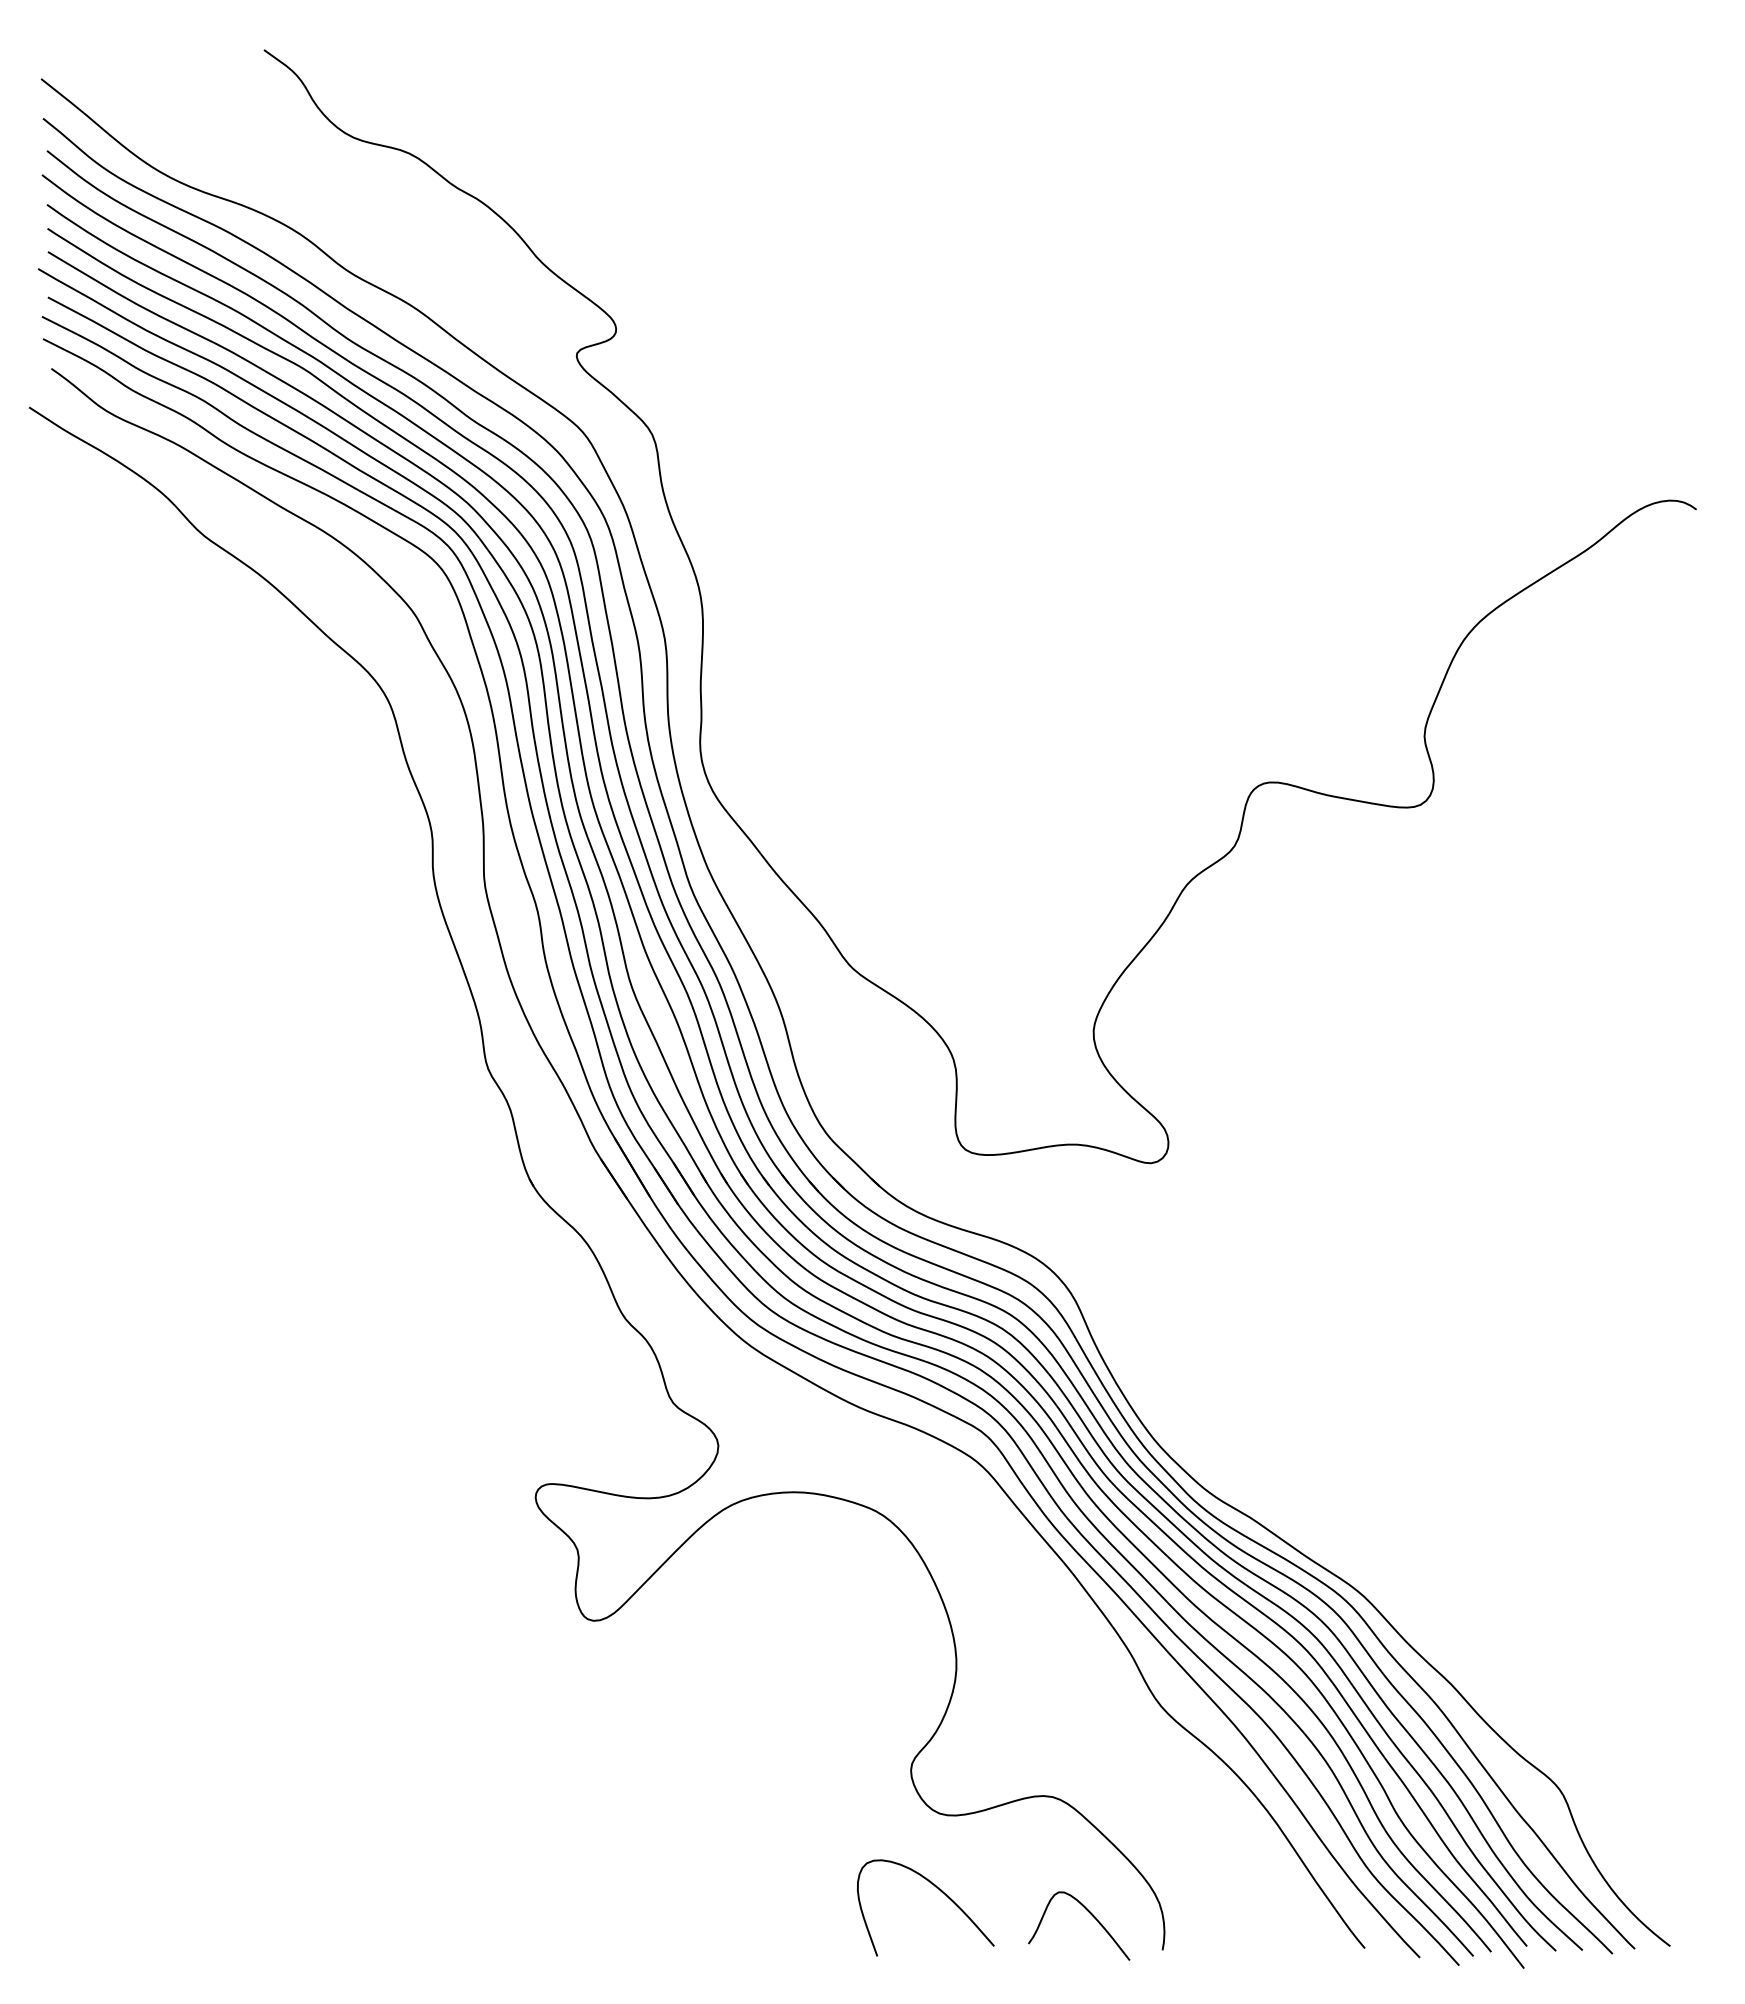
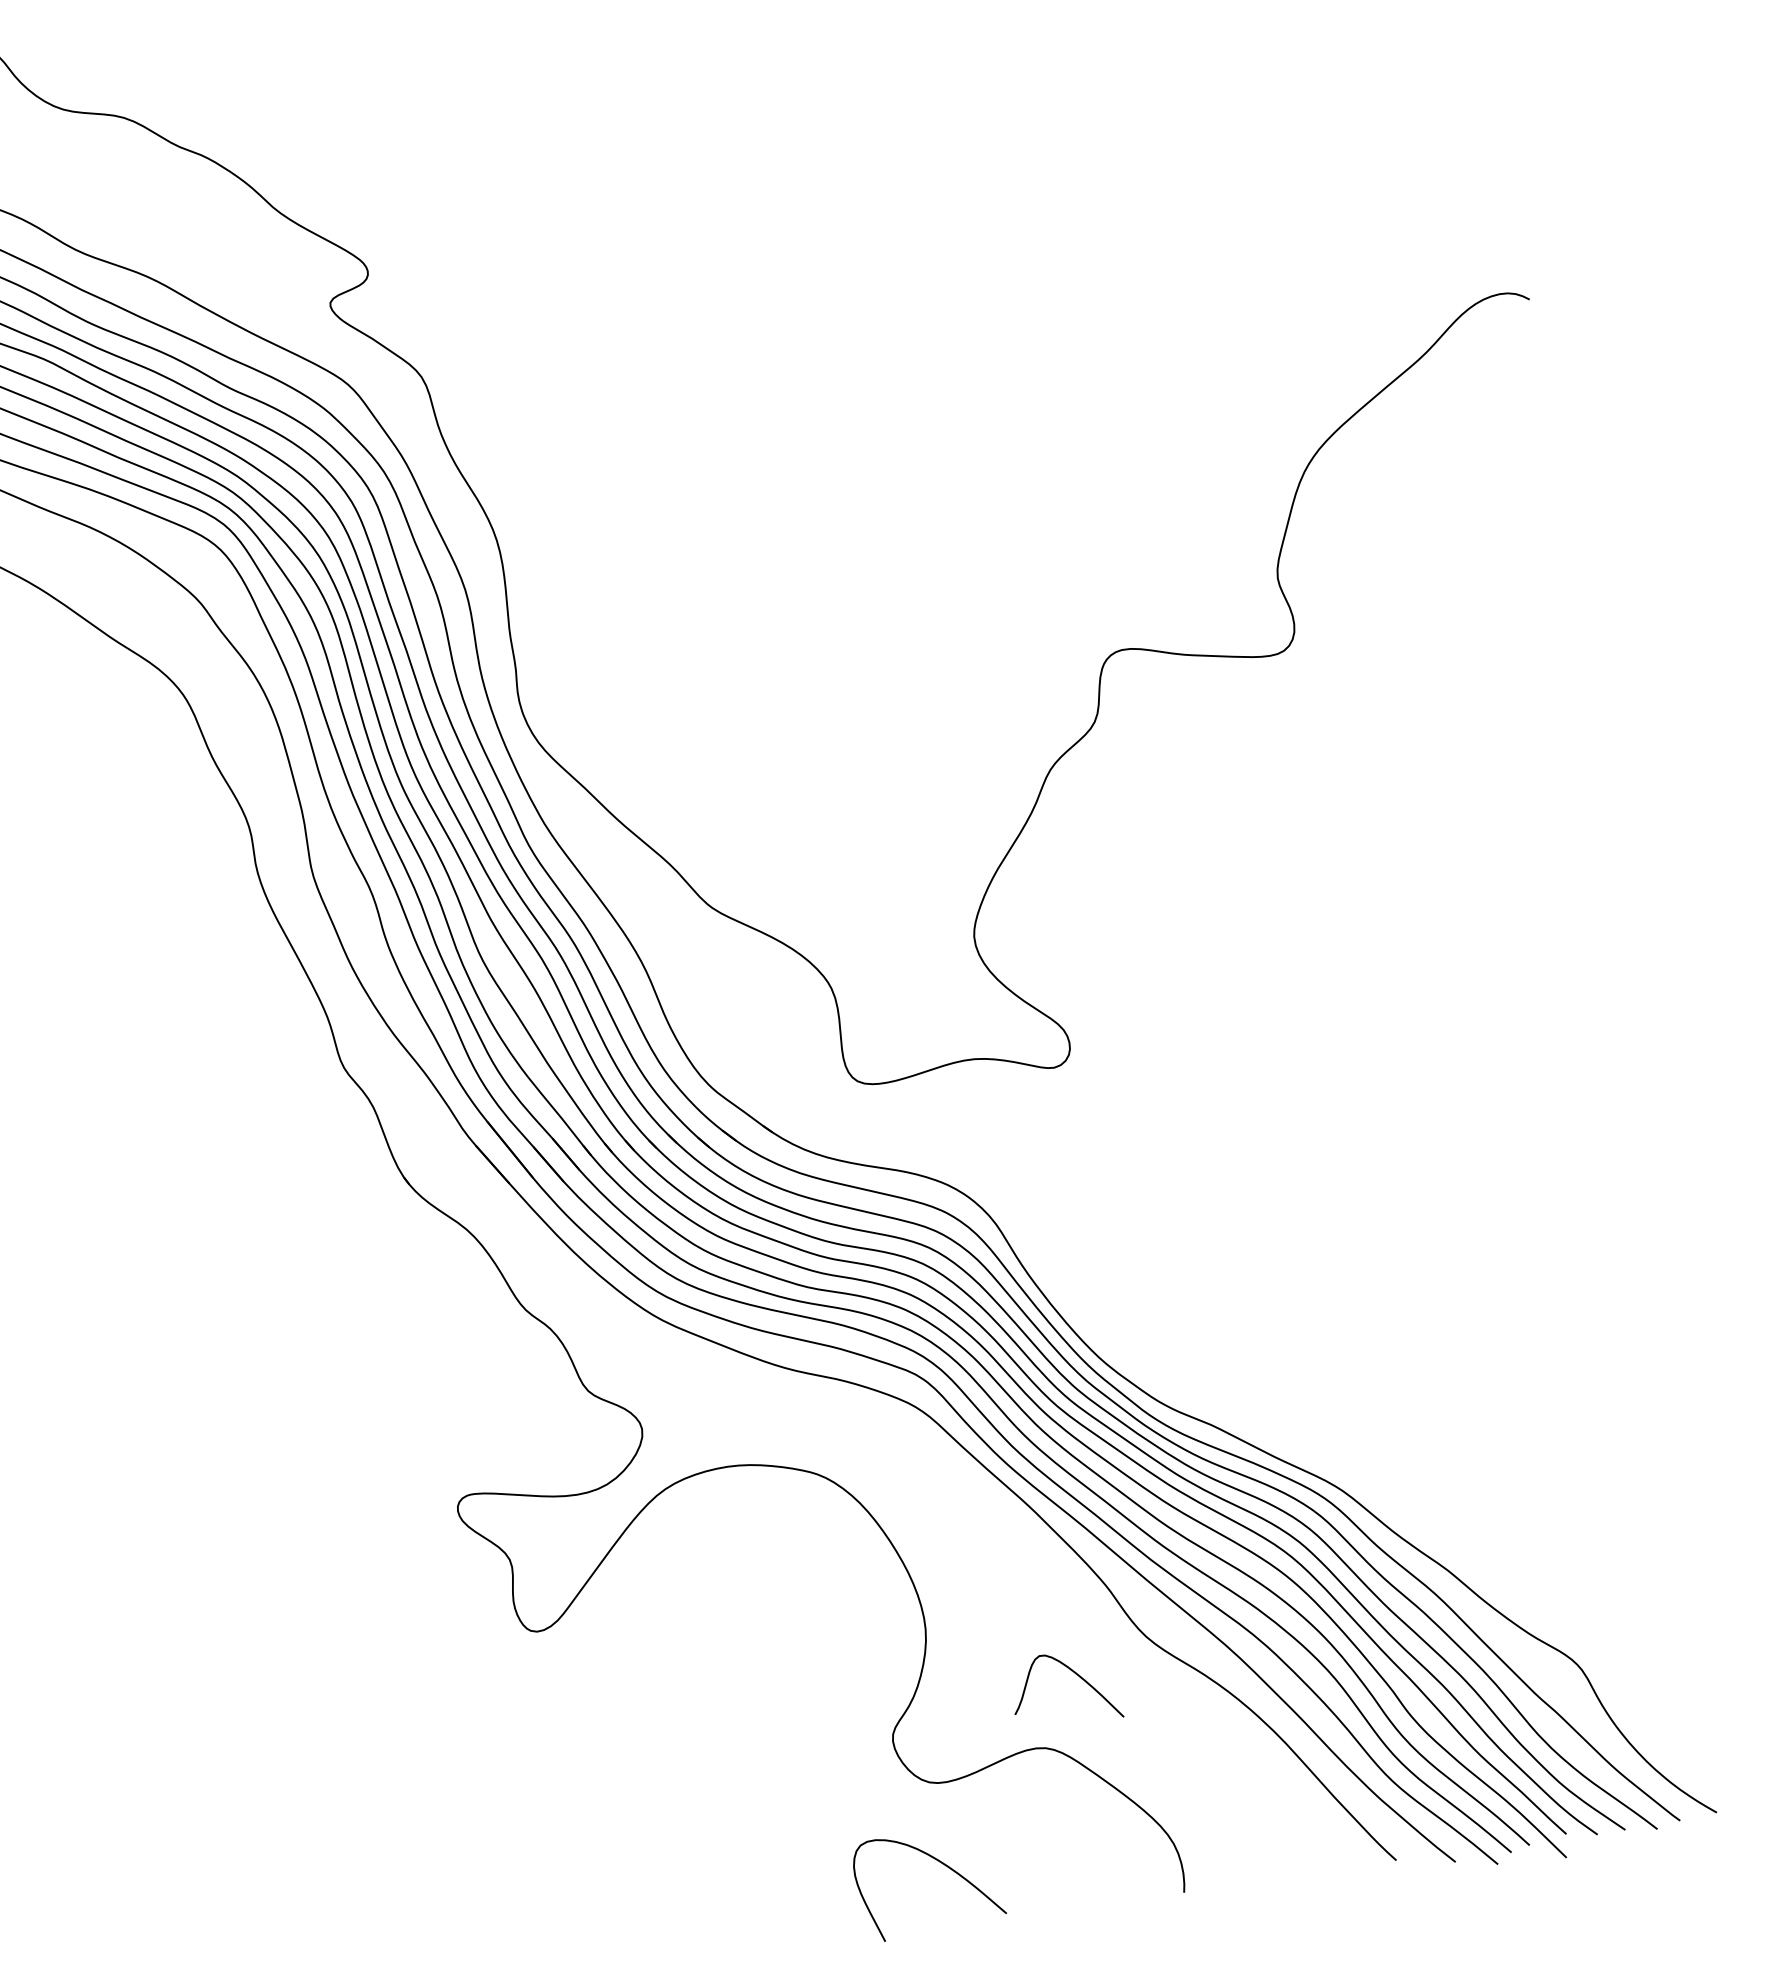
curve: (1090, 1914) -> (1075, 1674), moved

